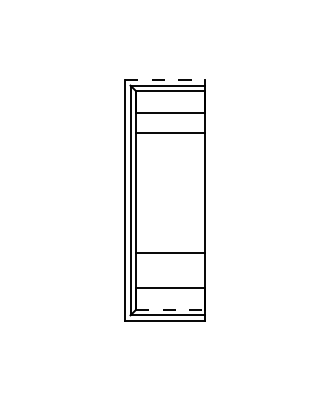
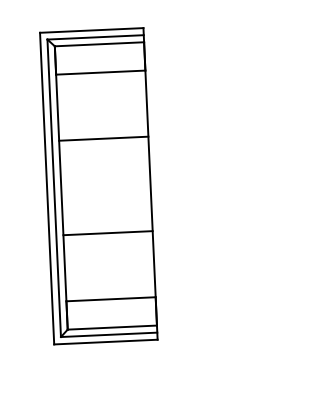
line: (165, 80) -> (92, 30), dashed -> solid
line: (170, 133) -> (103, 139), moved
line: (170, 252) -> (108, 232), moved
line: (170, 309) -> (112, 327), dashed -> solid

